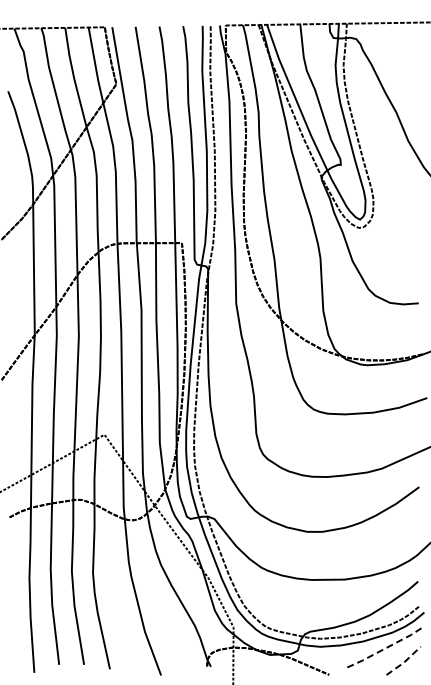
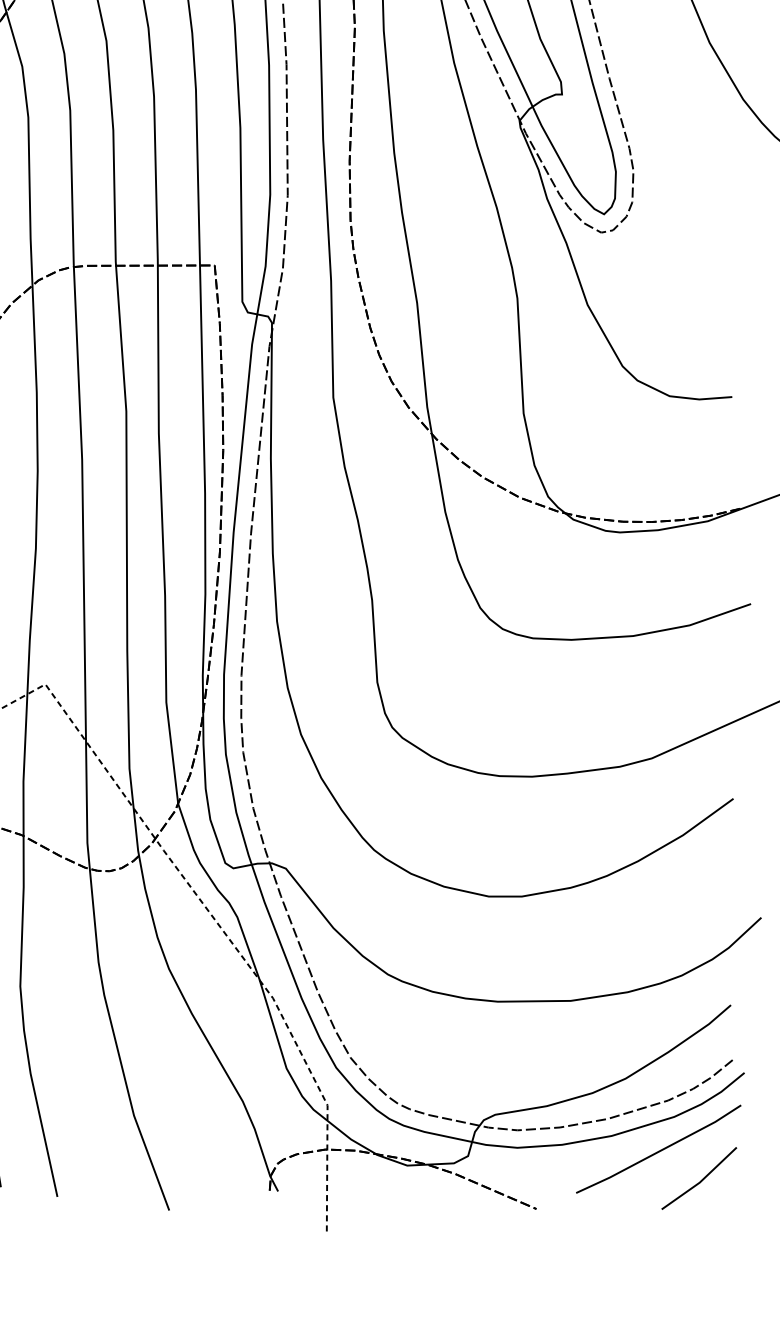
line: (386, 647) -> (661, 1149), dashed -> solid
line: (404, 662) -> (701, 1182), dashed -> solid

